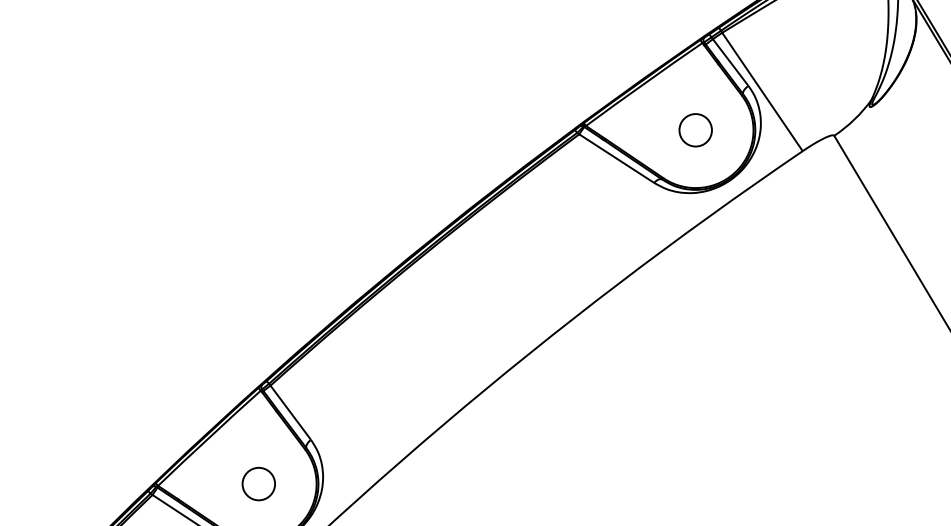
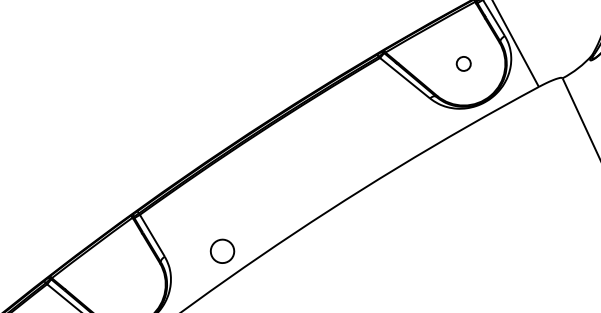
circle: (695, 130) -> (463, 64), size x0.6
circle: (258, 484) -> (222, 251), moved

